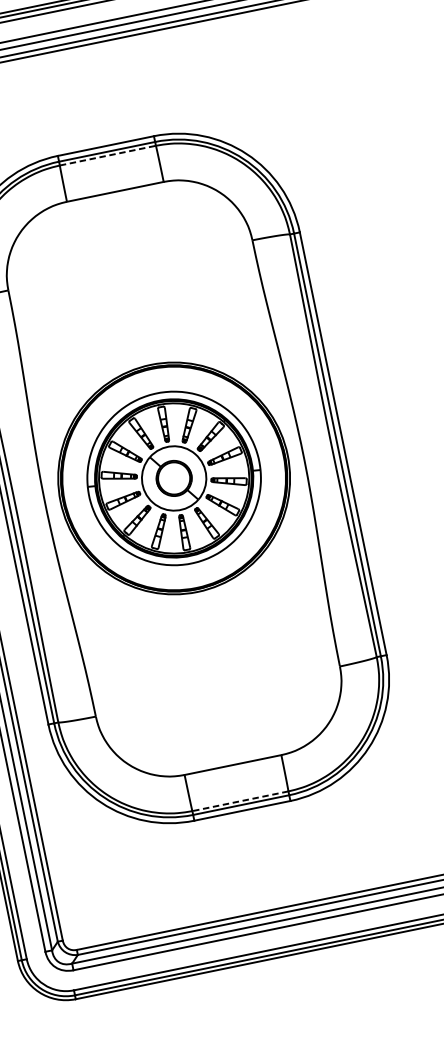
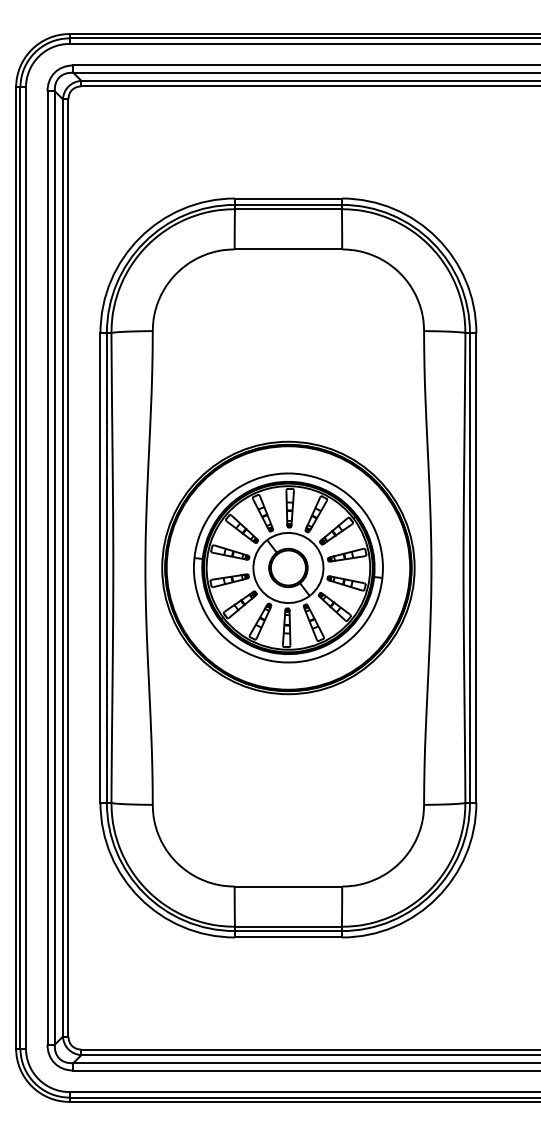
line: (108, 155) -> (288, 209), dashed -> solid
line: (239, 801) -> (287, 926), dashed -> solid

